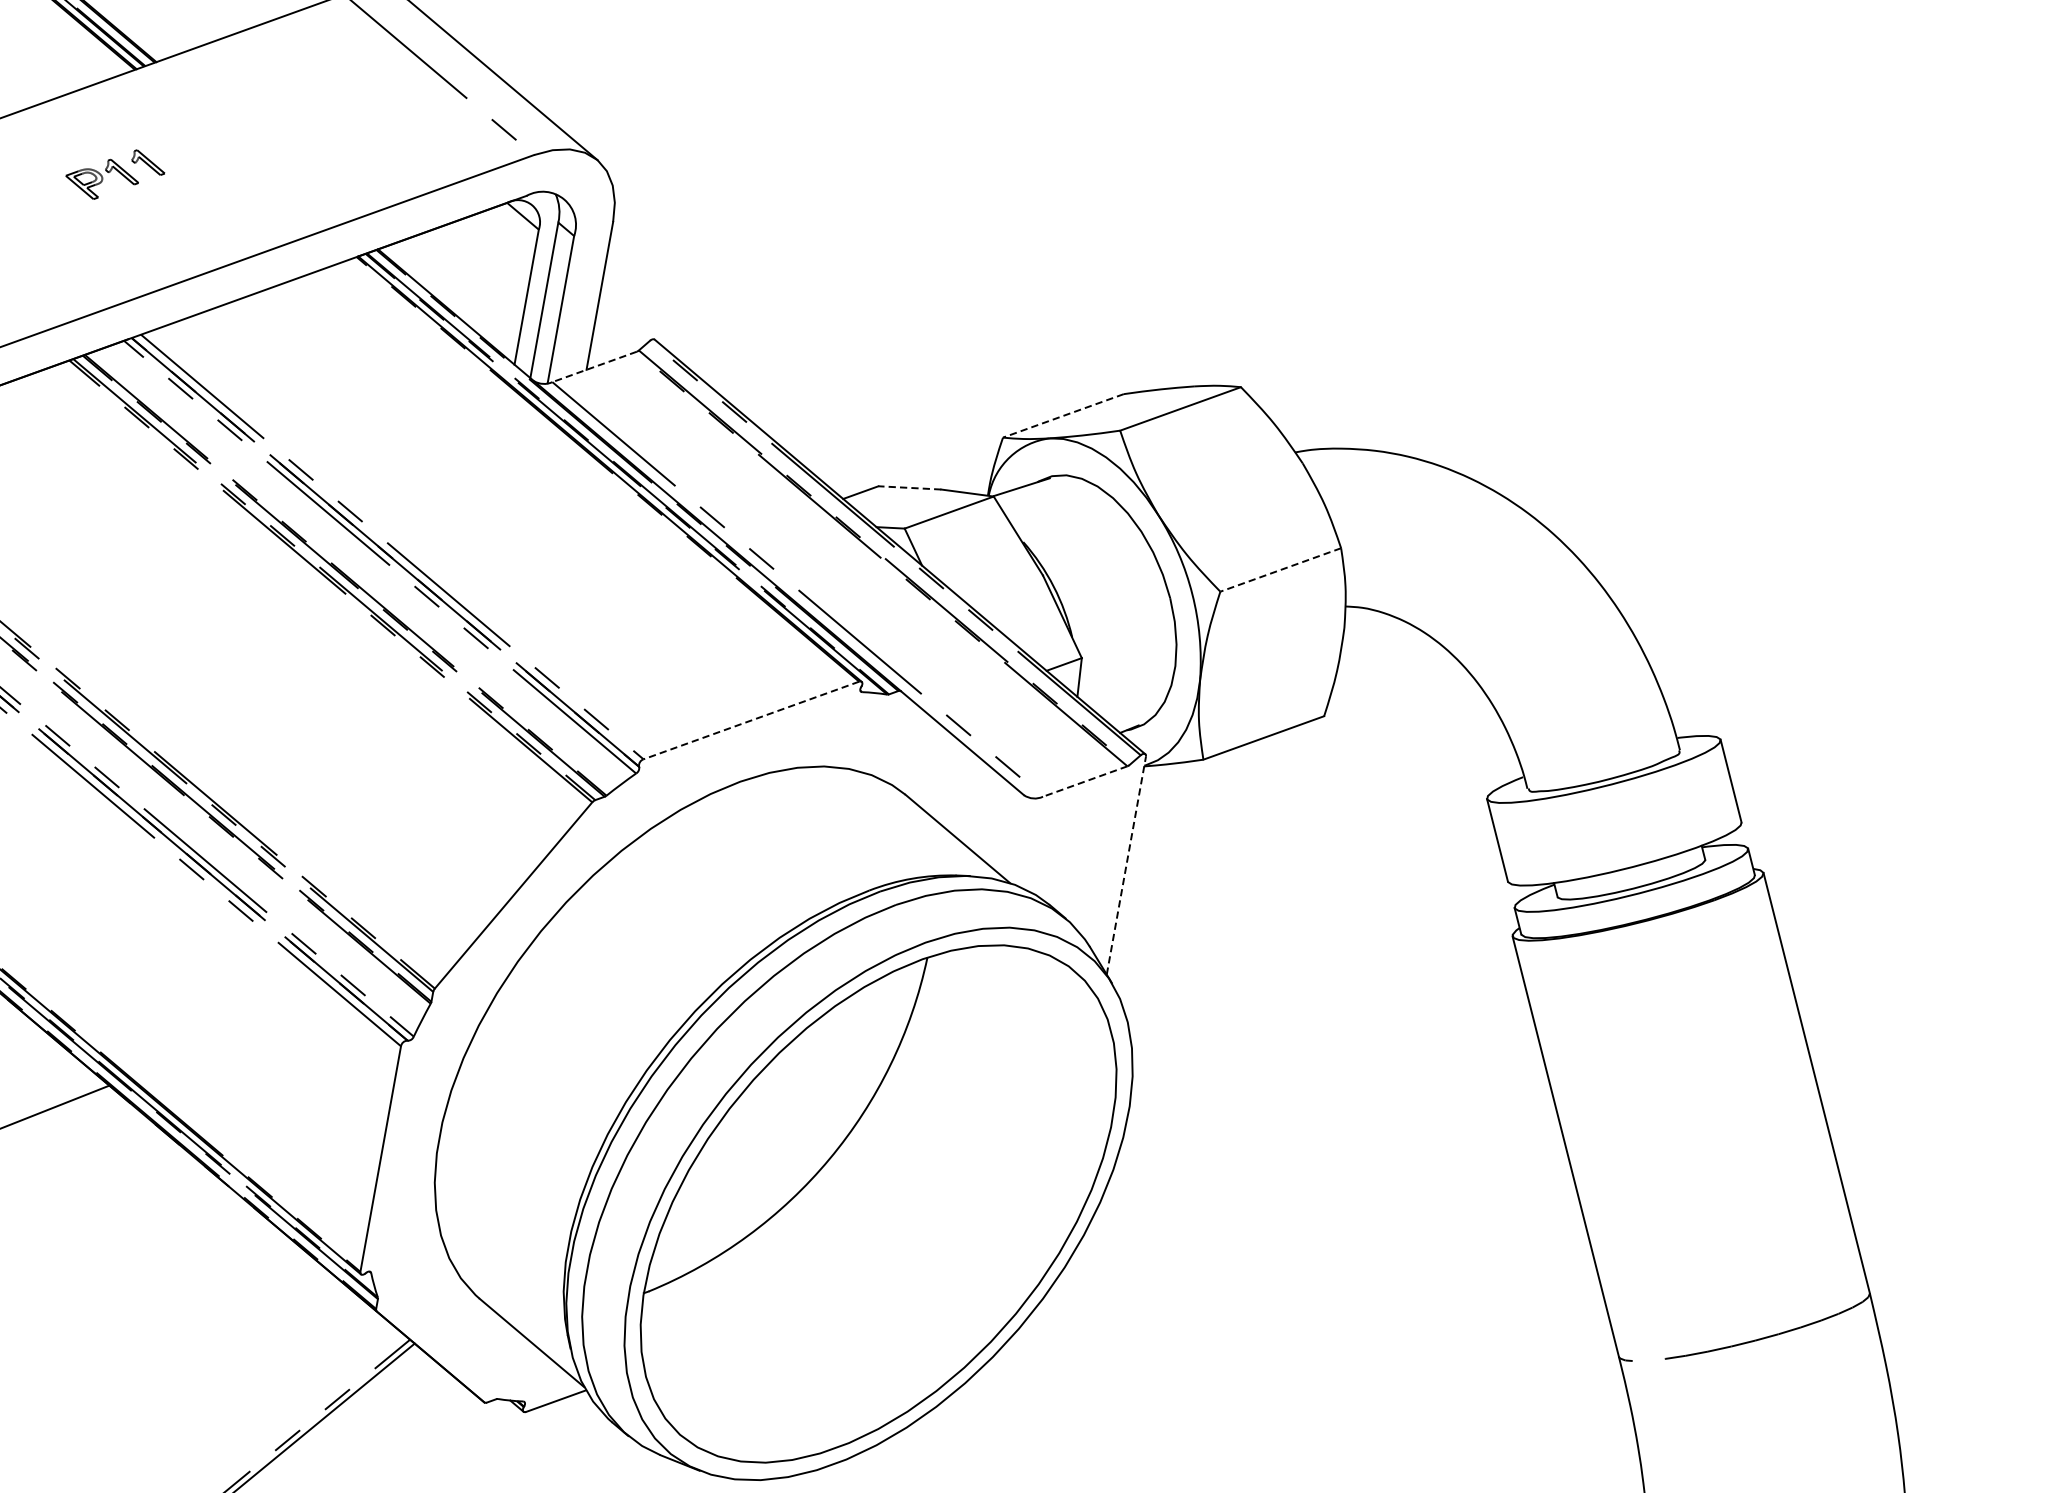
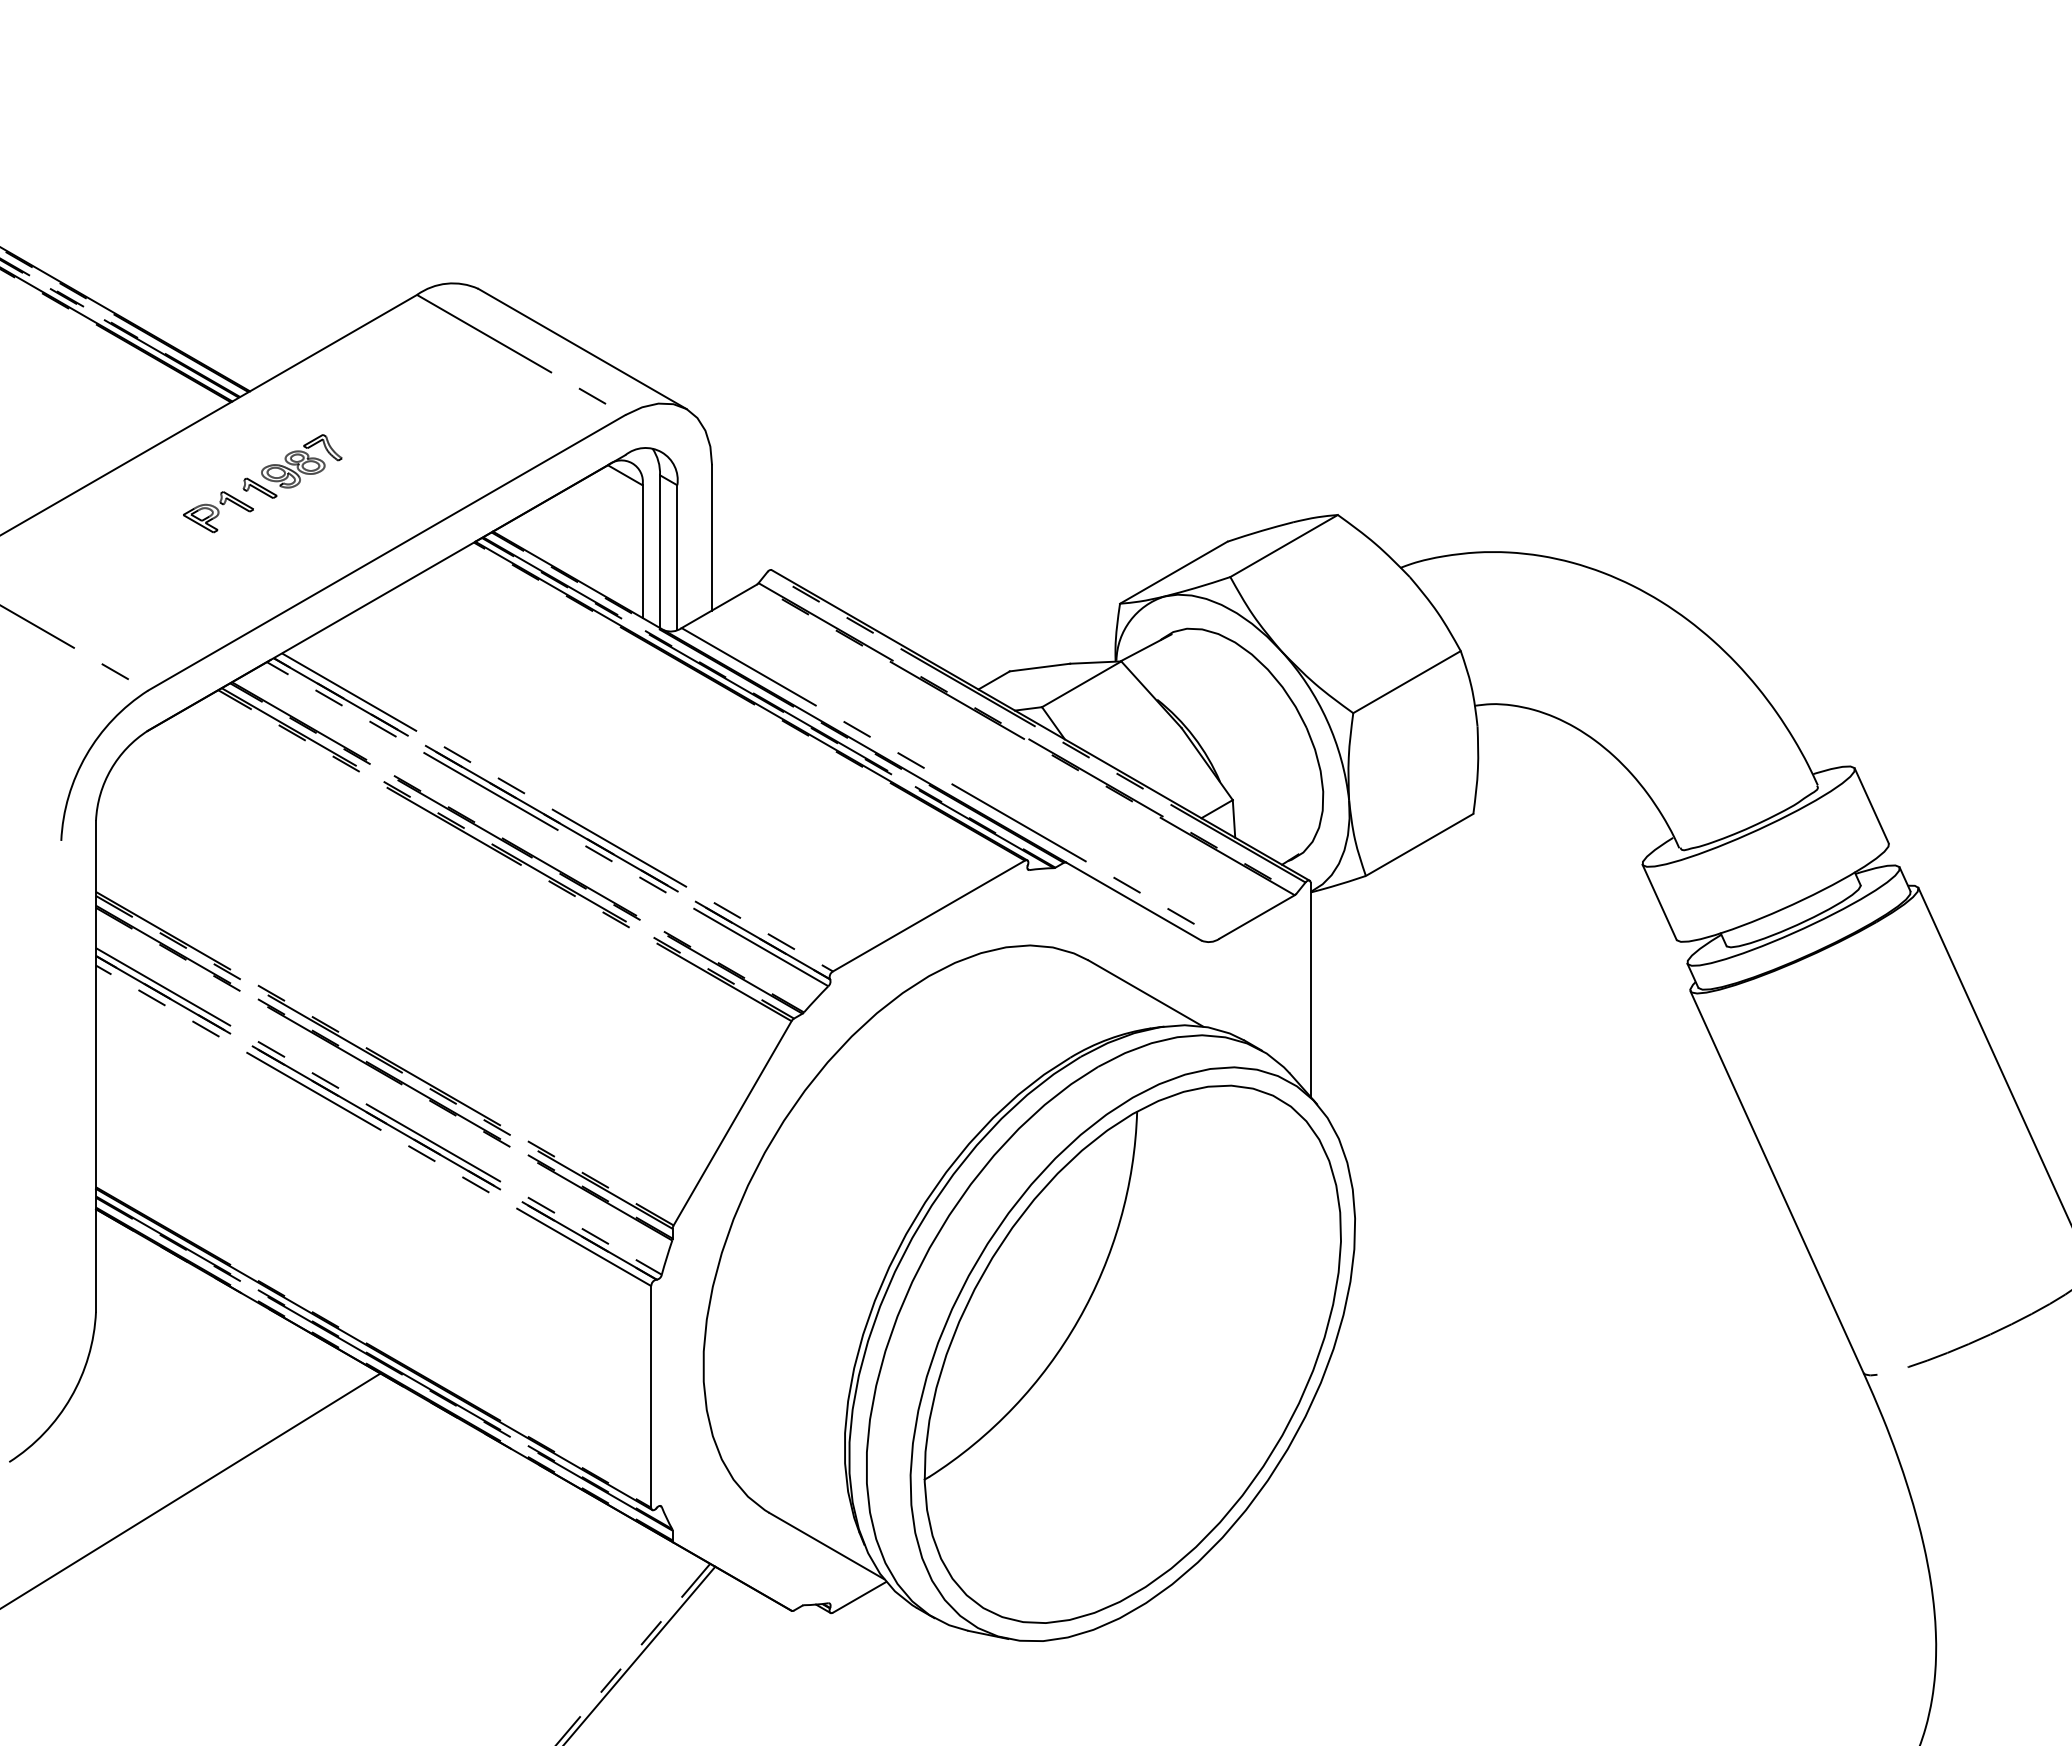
part: (196, 142) -> (301, 461), added
line: (593, 366) -> (718, 606), dashed -> solid
line: (1063, 415) -> (1173, 572), dashed -> solid
line: (909, 487) -> (1039, 667), dashed -> solid
line: (1280, 570) -> (1406, 682), dashed -> solid
line: (750, 720) -> (928, 916), dashed -> solid
line: (1084, 781) -> (1256, 917), dashed -> solid
line: (1126, 865) -> (1310, 989), dashed -> solid

